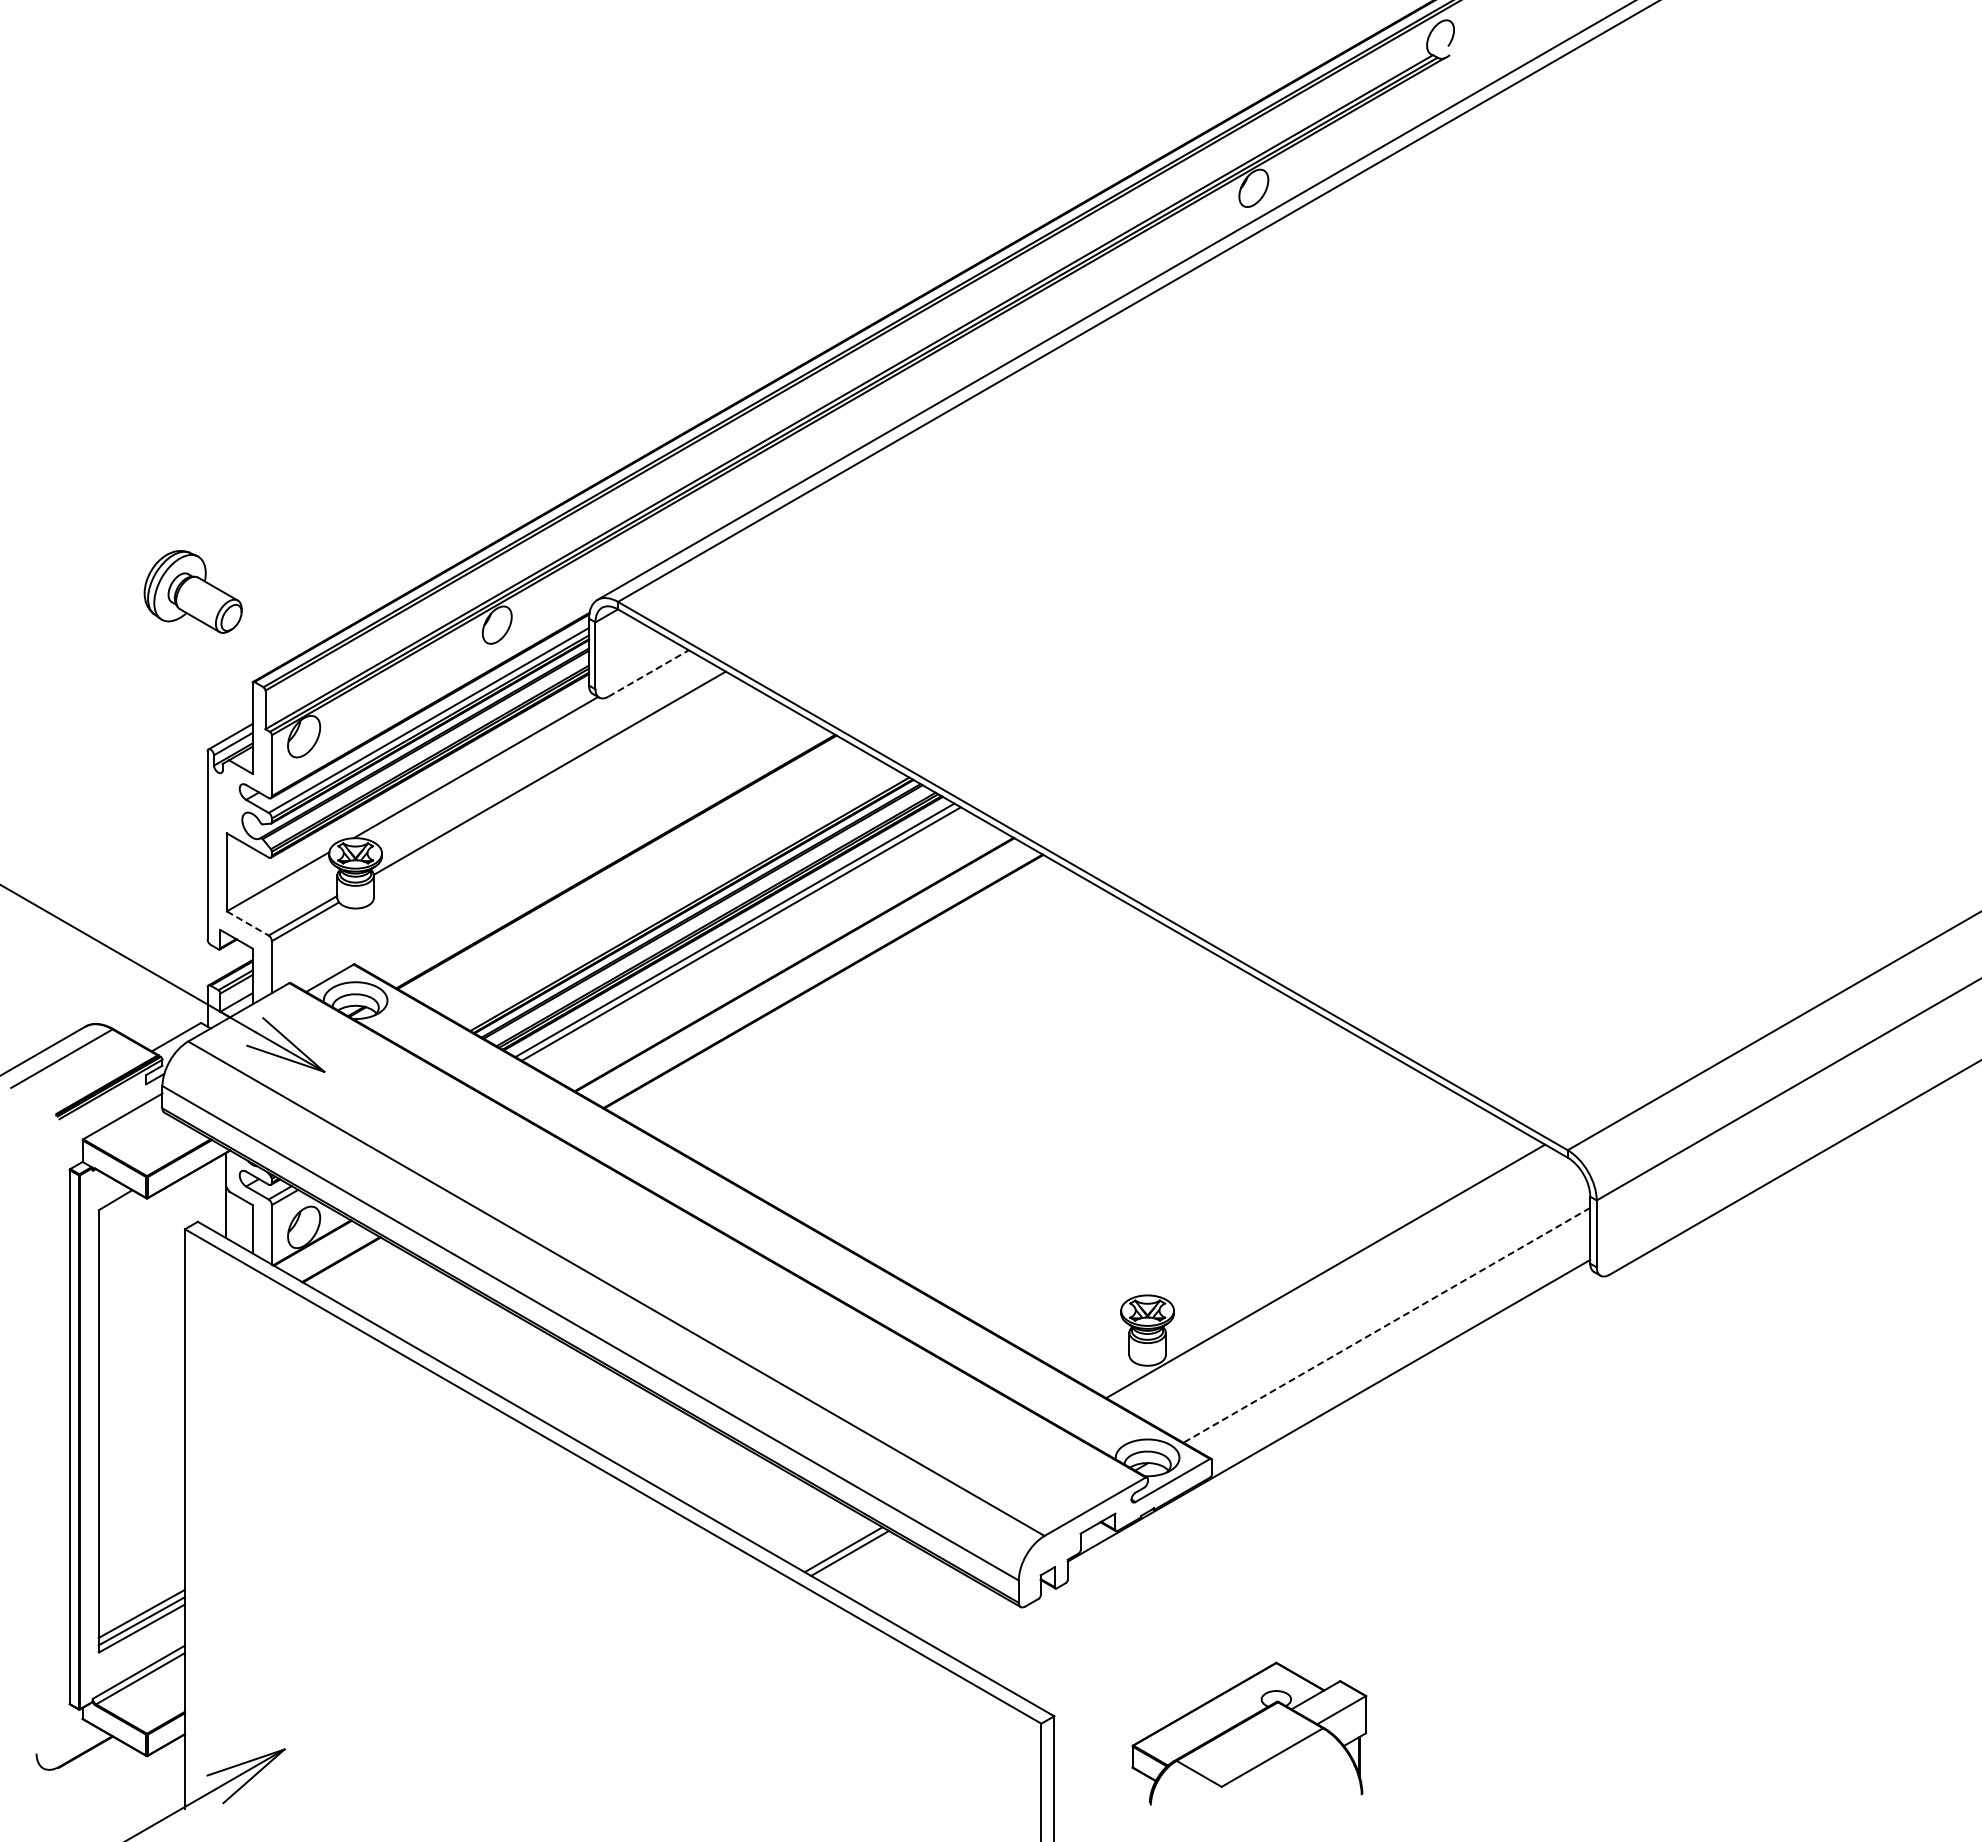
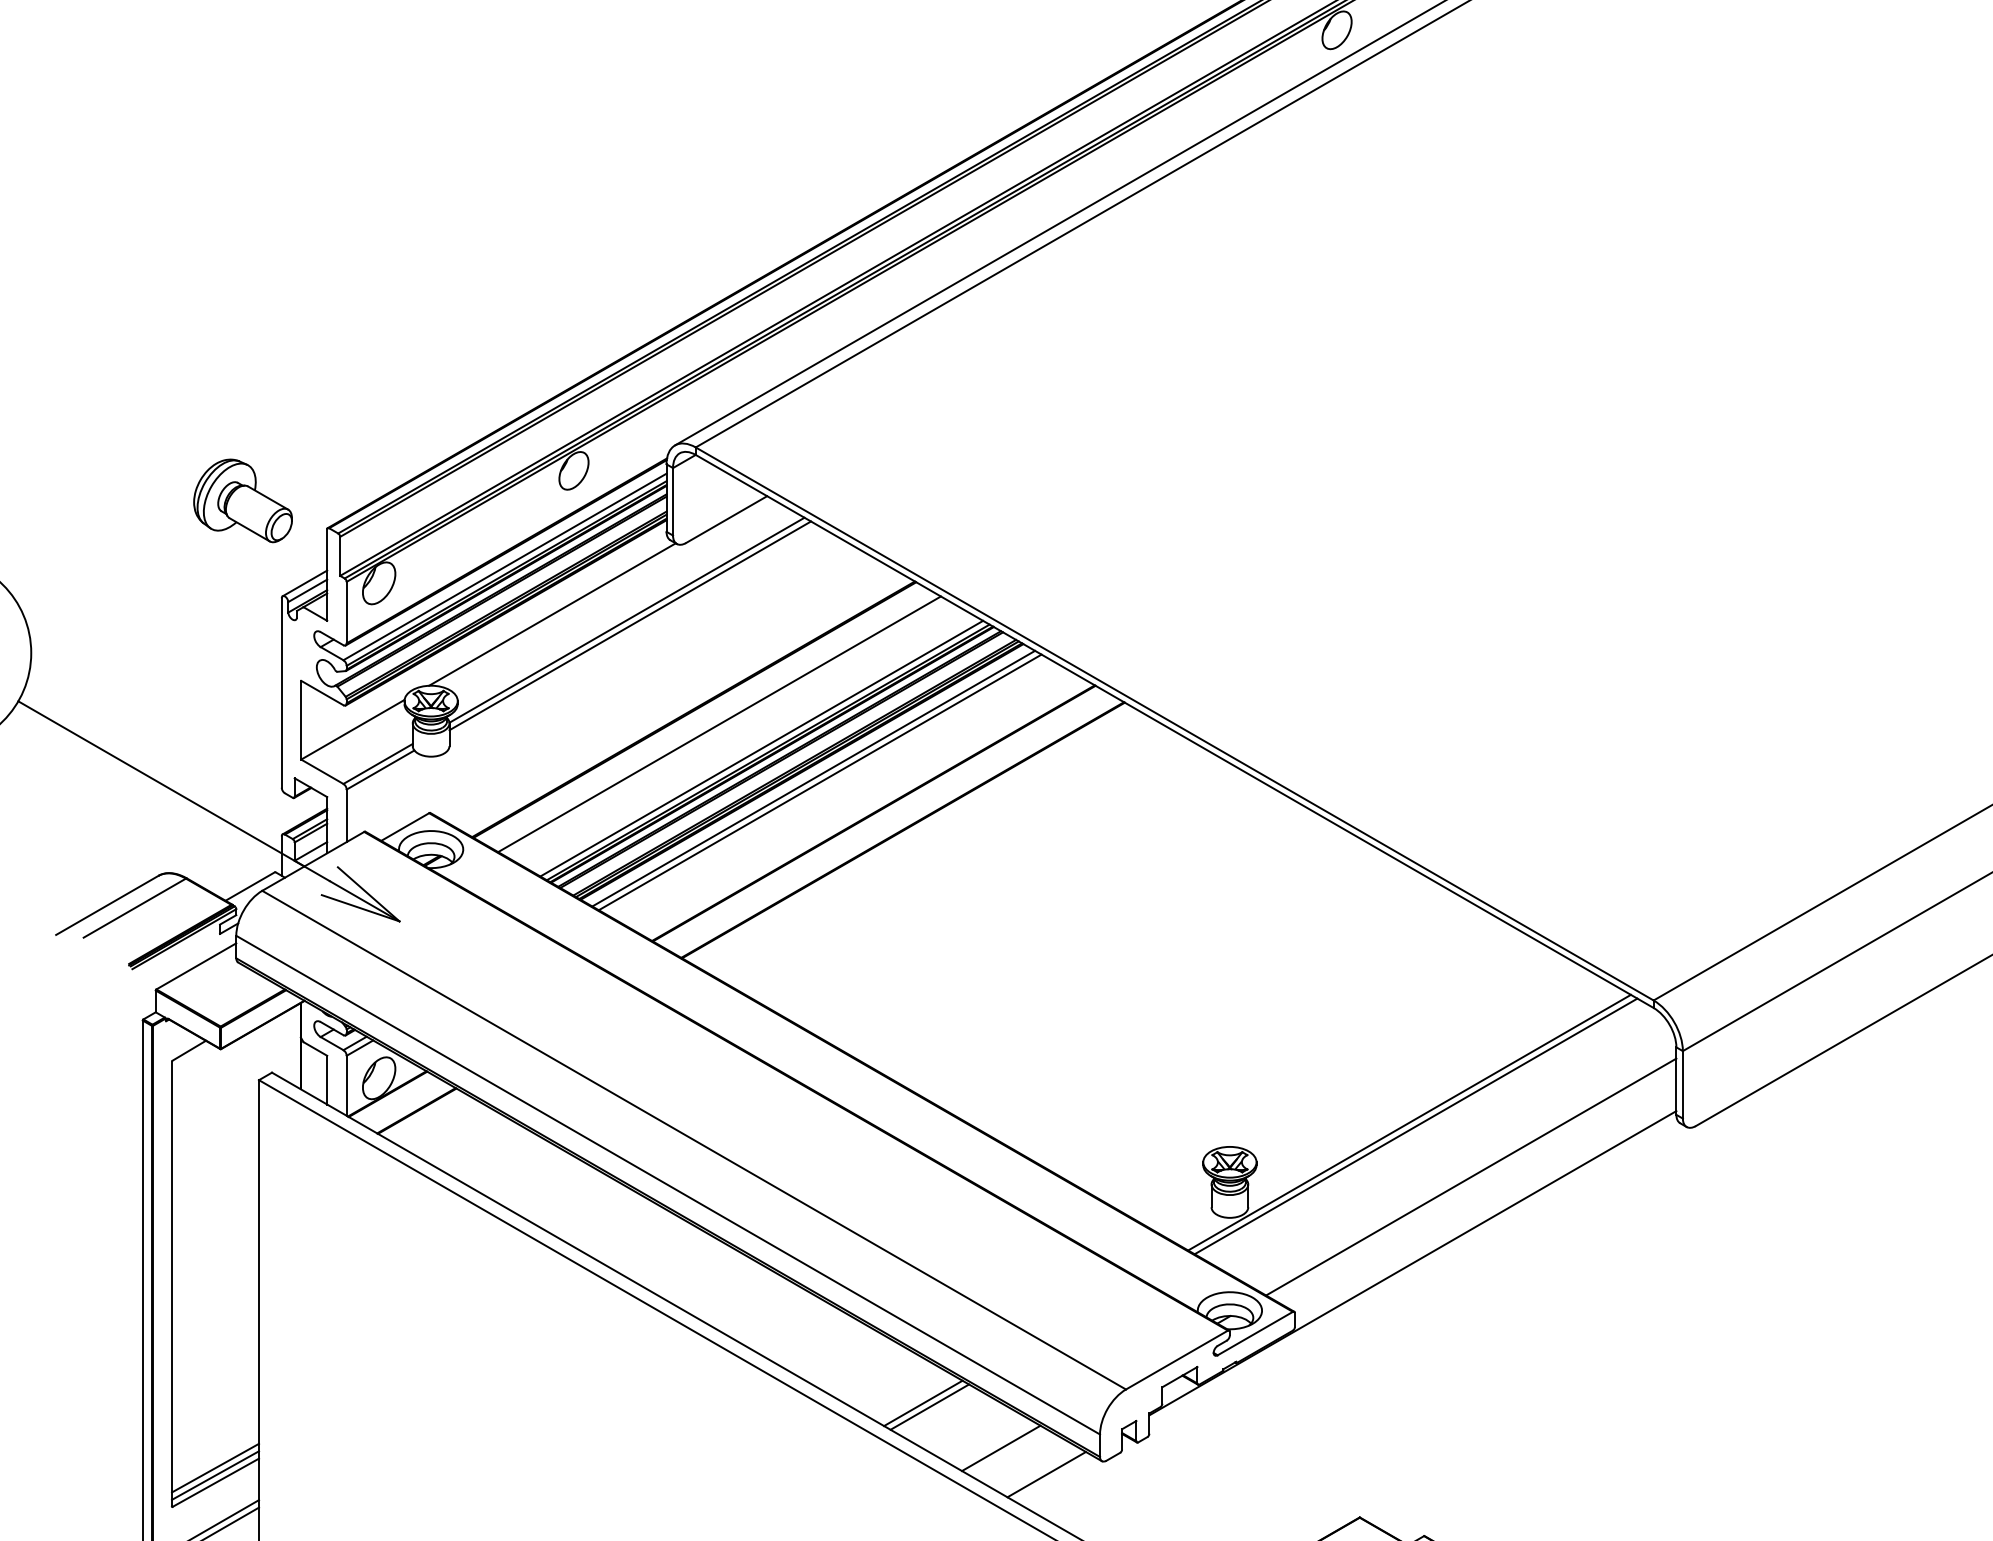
part: (192, 591) -> (242, 500), moved
line: (649, 673) -> (727, 519), dashed -> solid
line: (552, 778) -> (629, 625), added
line: (641, 876) -> (719, 724), added
line: (682, 900) -> (760, 748), added
line: (248, 923) -> (323, 771), dashed -> solid
line: (1331, 1274) -> (1415, 1125), added
line: (1386, 1325) -> (1470, 1177), dashed -> solid
line: (920, 1593) -> (1000, 1447), added
line: (965, 1619) -> (1046, 1473), added

